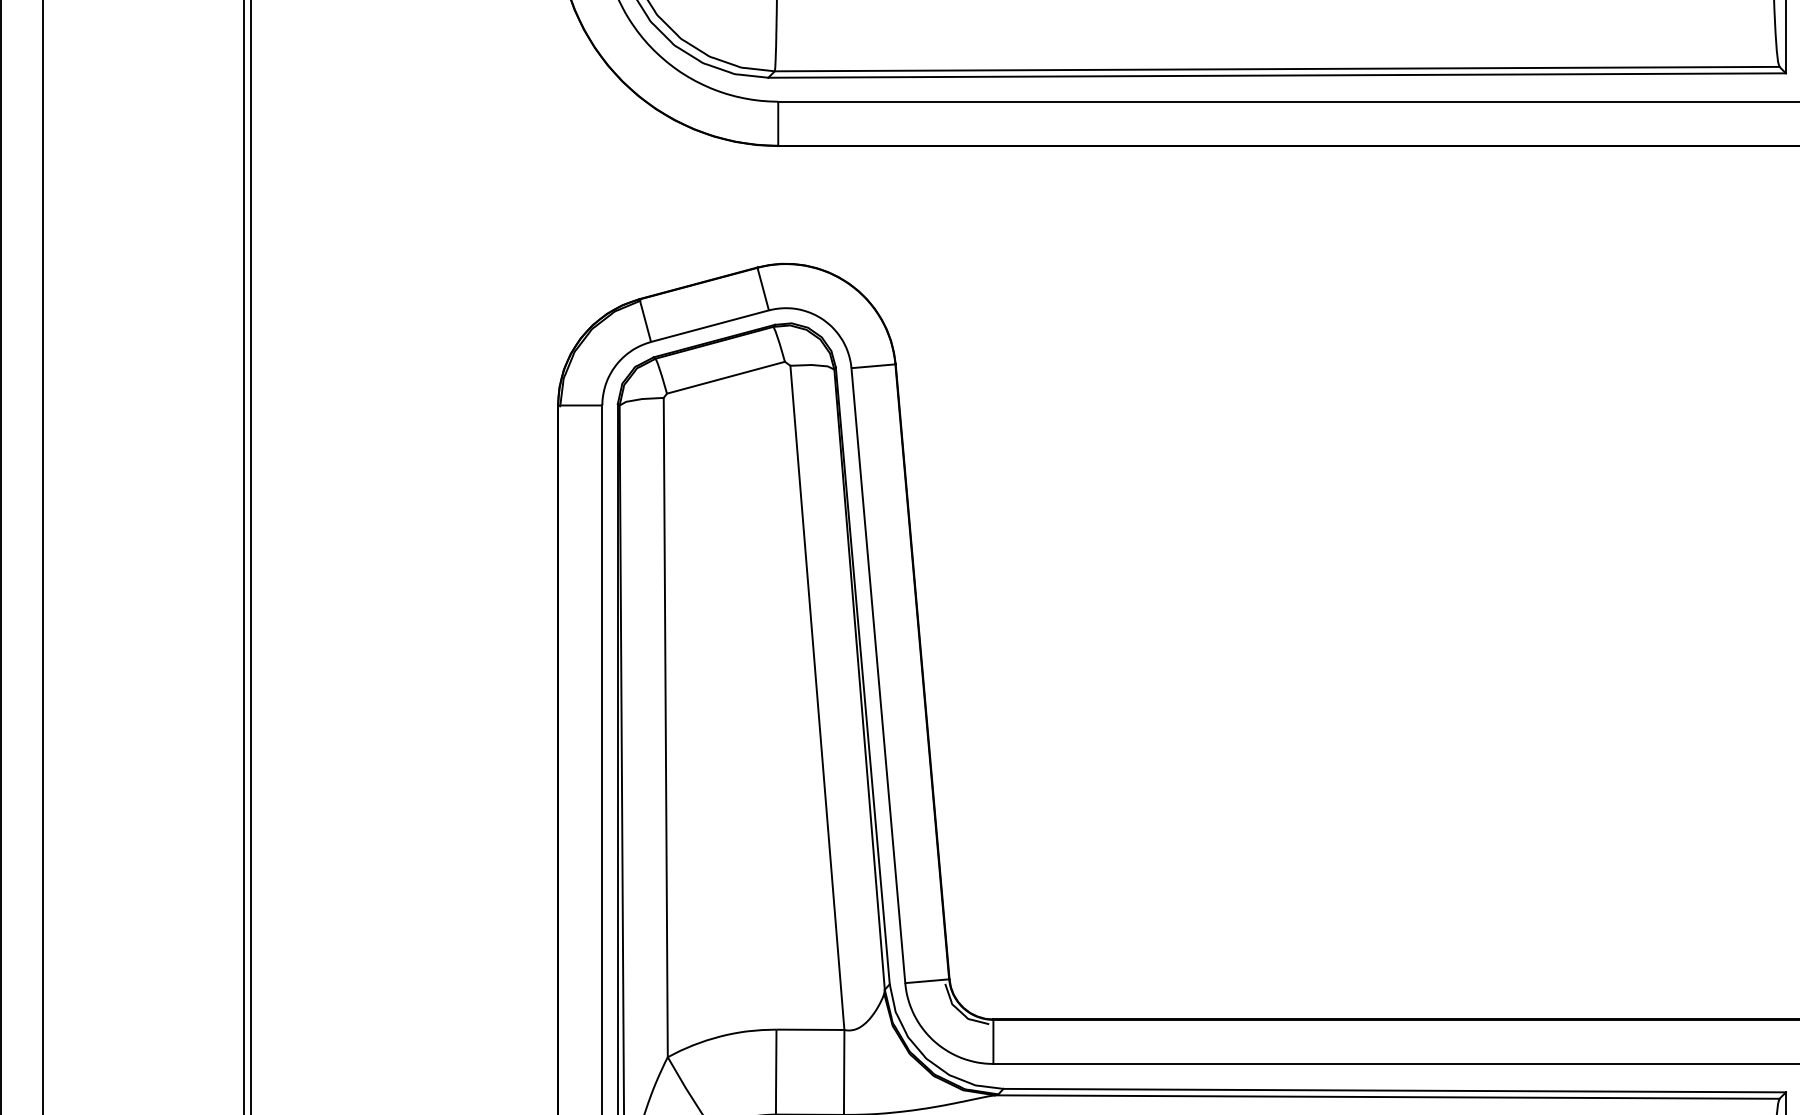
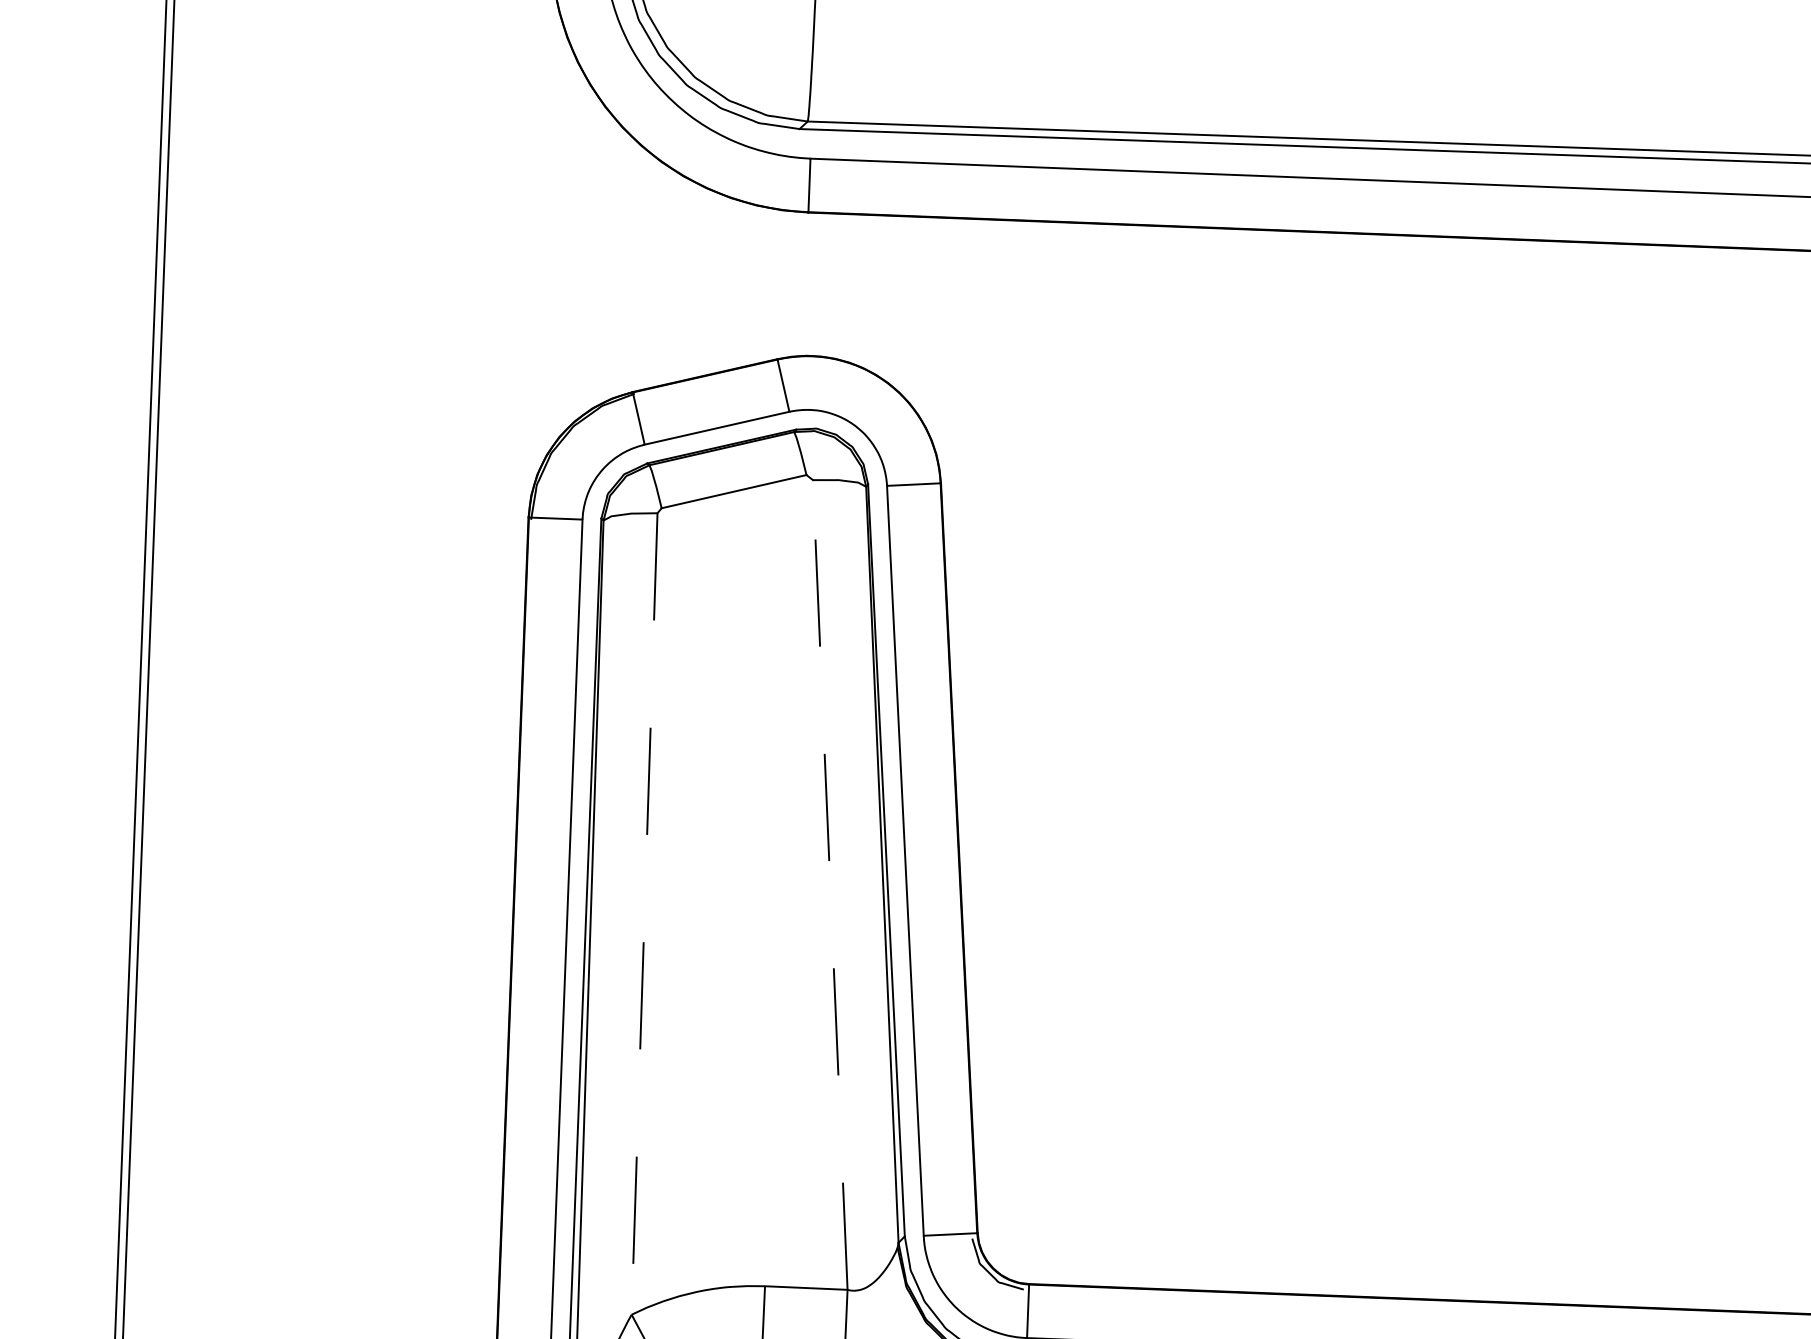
line: (817, 697) -> (830, 884), solid -> dashed
line: (665, 727) -> (644, 913), solid -> dashed

